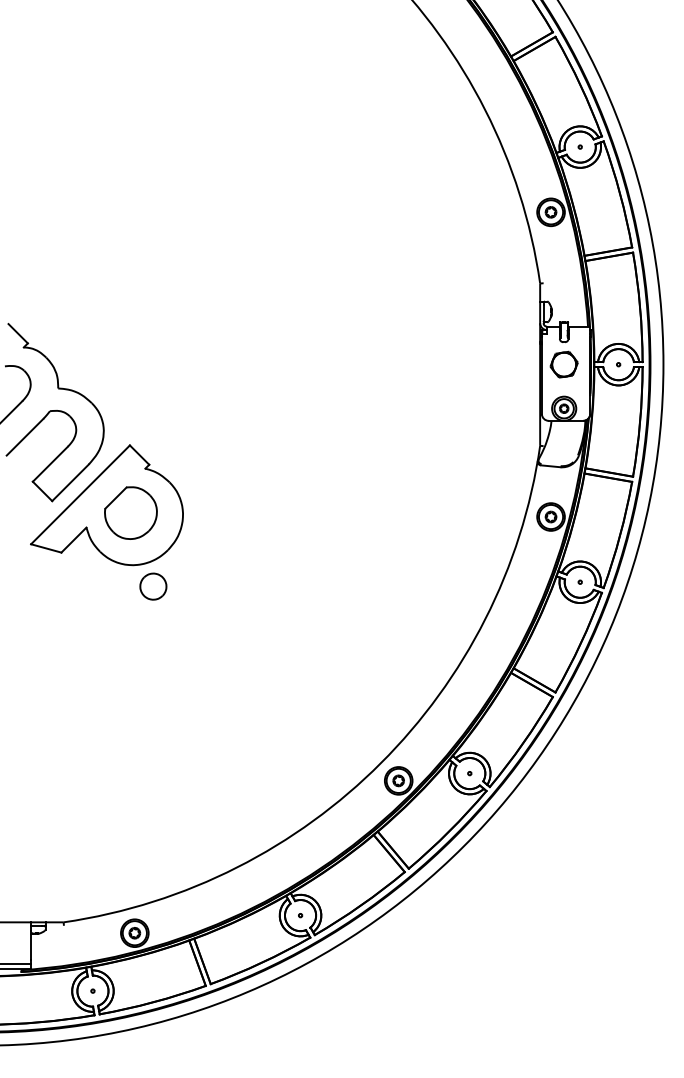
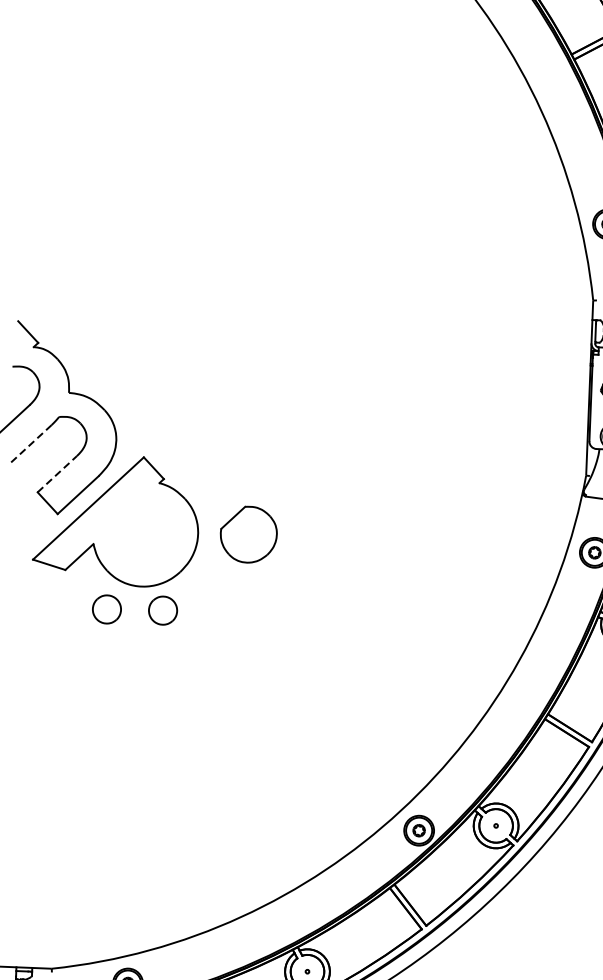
line: (25, 437) -> (31, 444), solid -> dashed
line: (50, 464) -> (57, 474), solid -> dashed
part: (130, 512) -> (248, 534), moved
part: (101, 587) -> (107, 609), added

